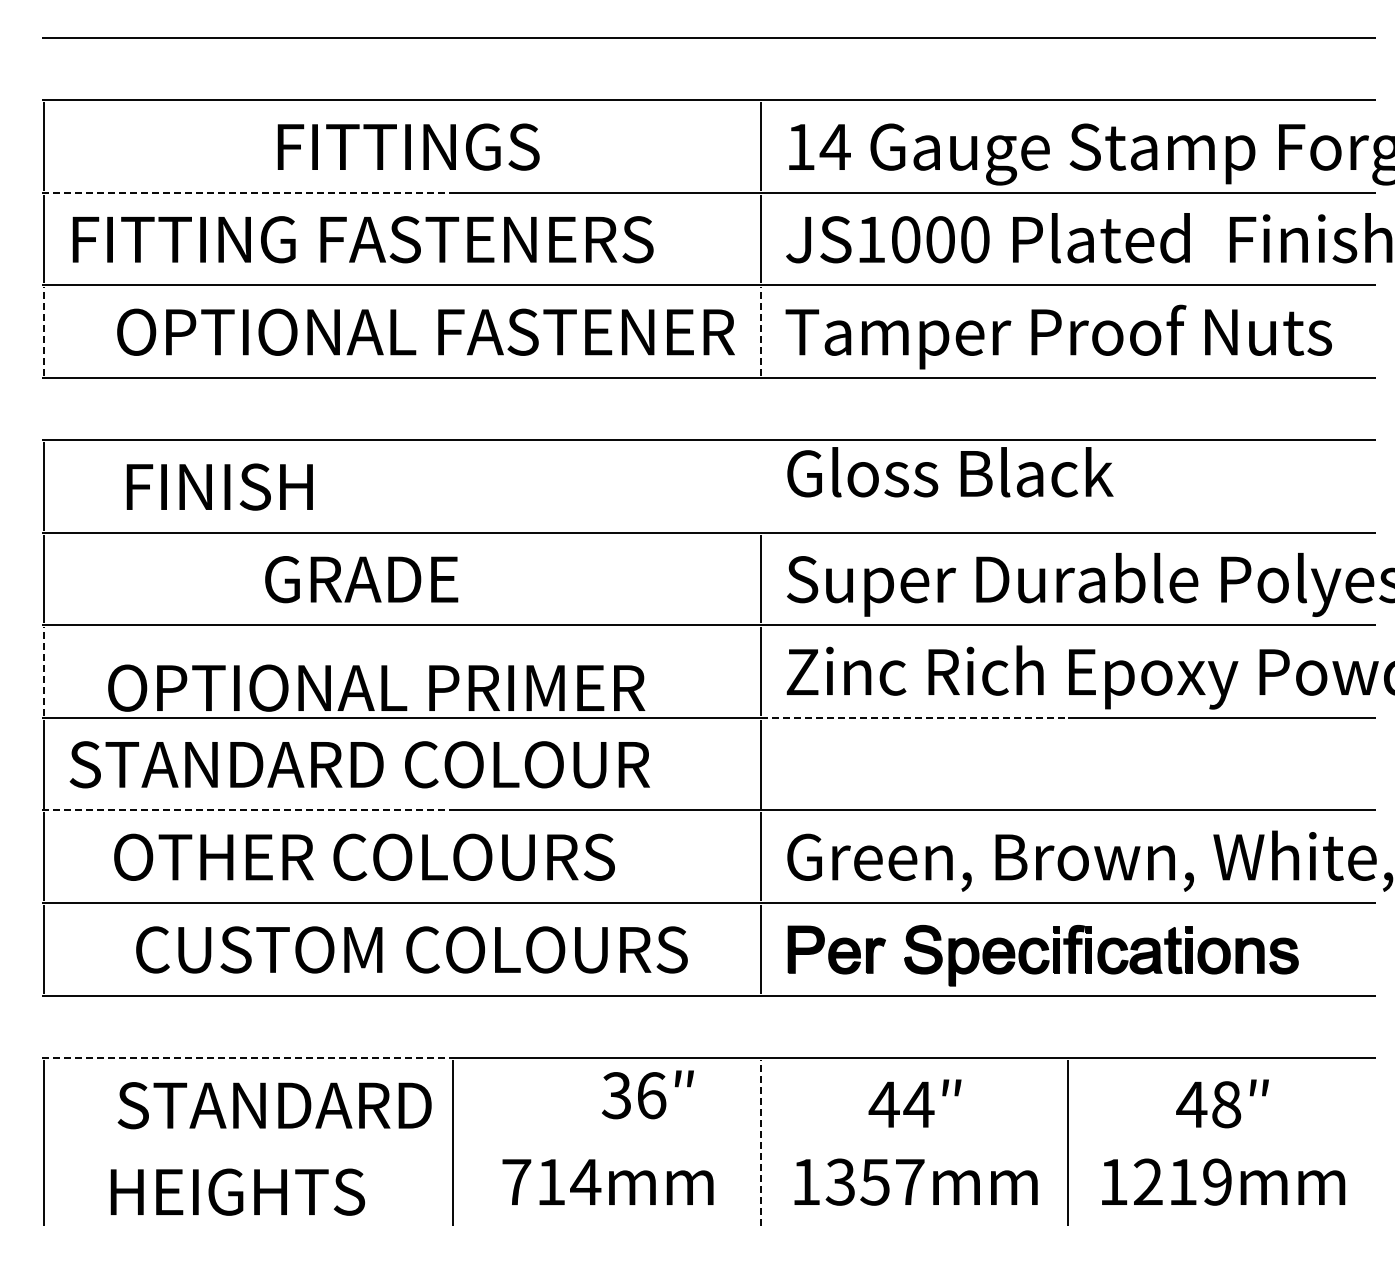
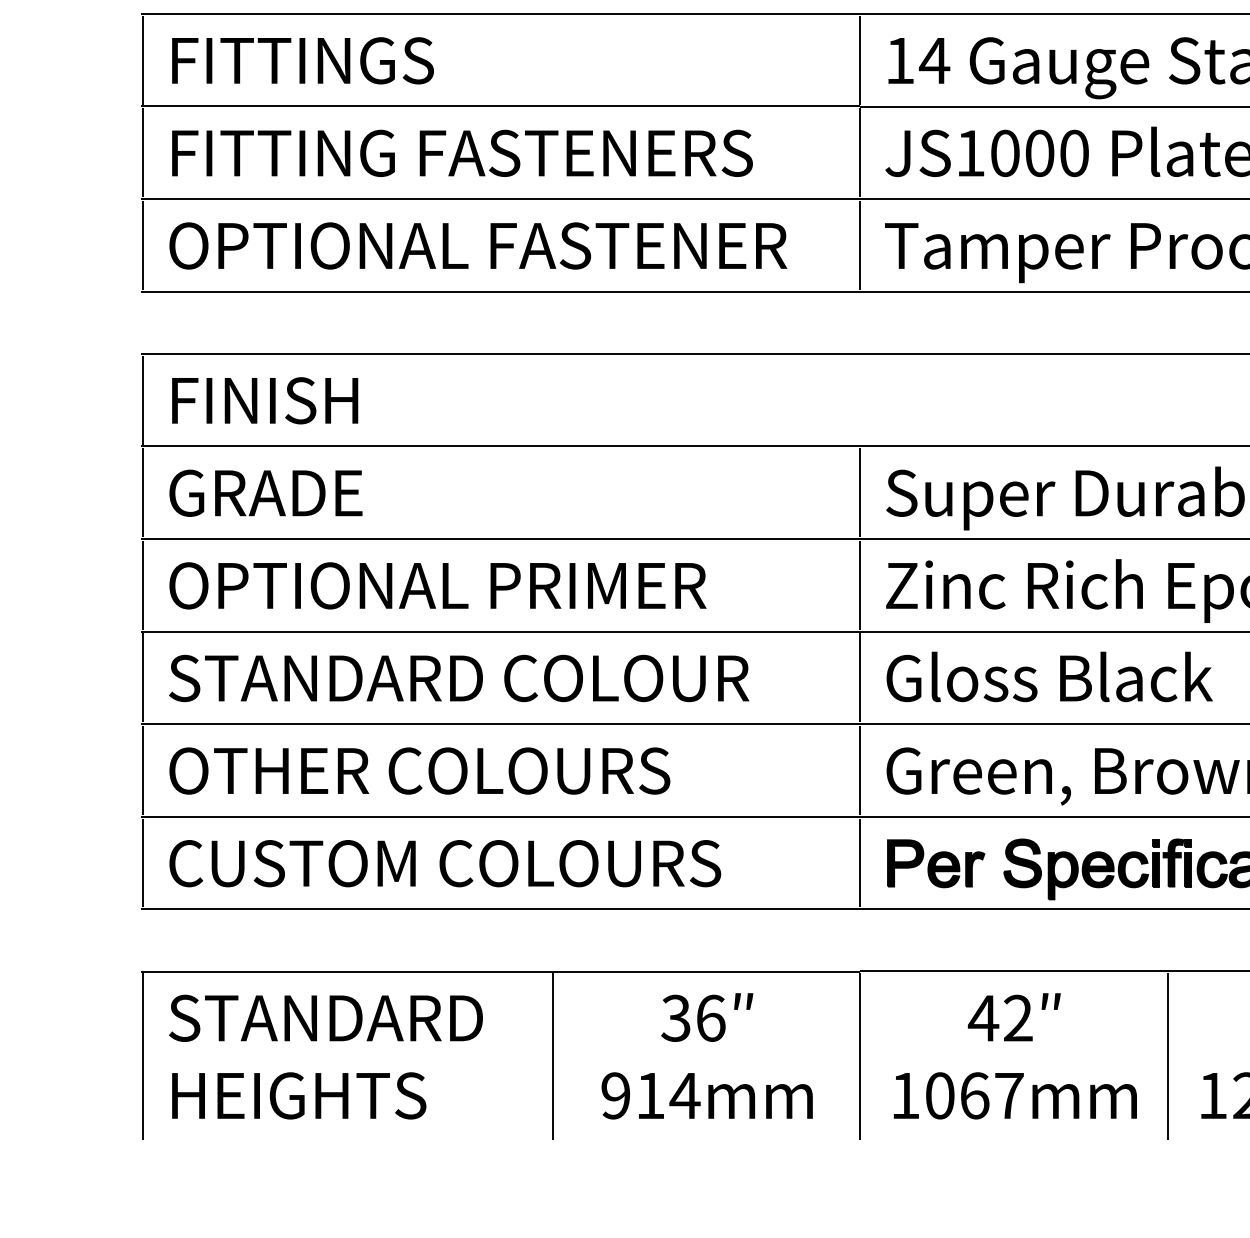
text: (408, 146) -> (302, 60), moved
line: (247, 192) -> (346, 106), dashed -> solid
line: (43, 331) -> (142, 245), dashed -> solid
text: (425, 331) -> (477, 245), moved
line: (760, 331) -> (859, 245), dashed -> solid
text: (950, 472) -> (1049, 677), moved
text: (219, 486) -> (264, 400), moved
text: (361, 579) -> (265, 493), moved
line: (43, 671) -> (142, 585), dashed -> solid
text: (376, 687) -> (437, 585), moved
line: (914, 717) -> (1013, 631), dashed -> solid
line: (247, 810) -> (346, 724), dashed -> solid
text: (364, 856) -> (419, 770), moved
text: (411, 949) -> (444, 863), moved
line: (247, 1057) -> (346, 971), dashed -> solid
text: (647, 1094) -> (706, 1017), moved
text: (918, 1104) -> (1017, 1018), 44 -> 42
text: (274, 1105) -> (325, 1018), moved
line: (760, 1142) -> (859, 1056), dashed -> solid
text: (516, 1181) -> (615, 1095), 714mm -> 914mm
text: (857, 1181) -> (956, 1095), 1357mm -> 1067mm
text: (237, 1191) -> (298, 1095), moved

